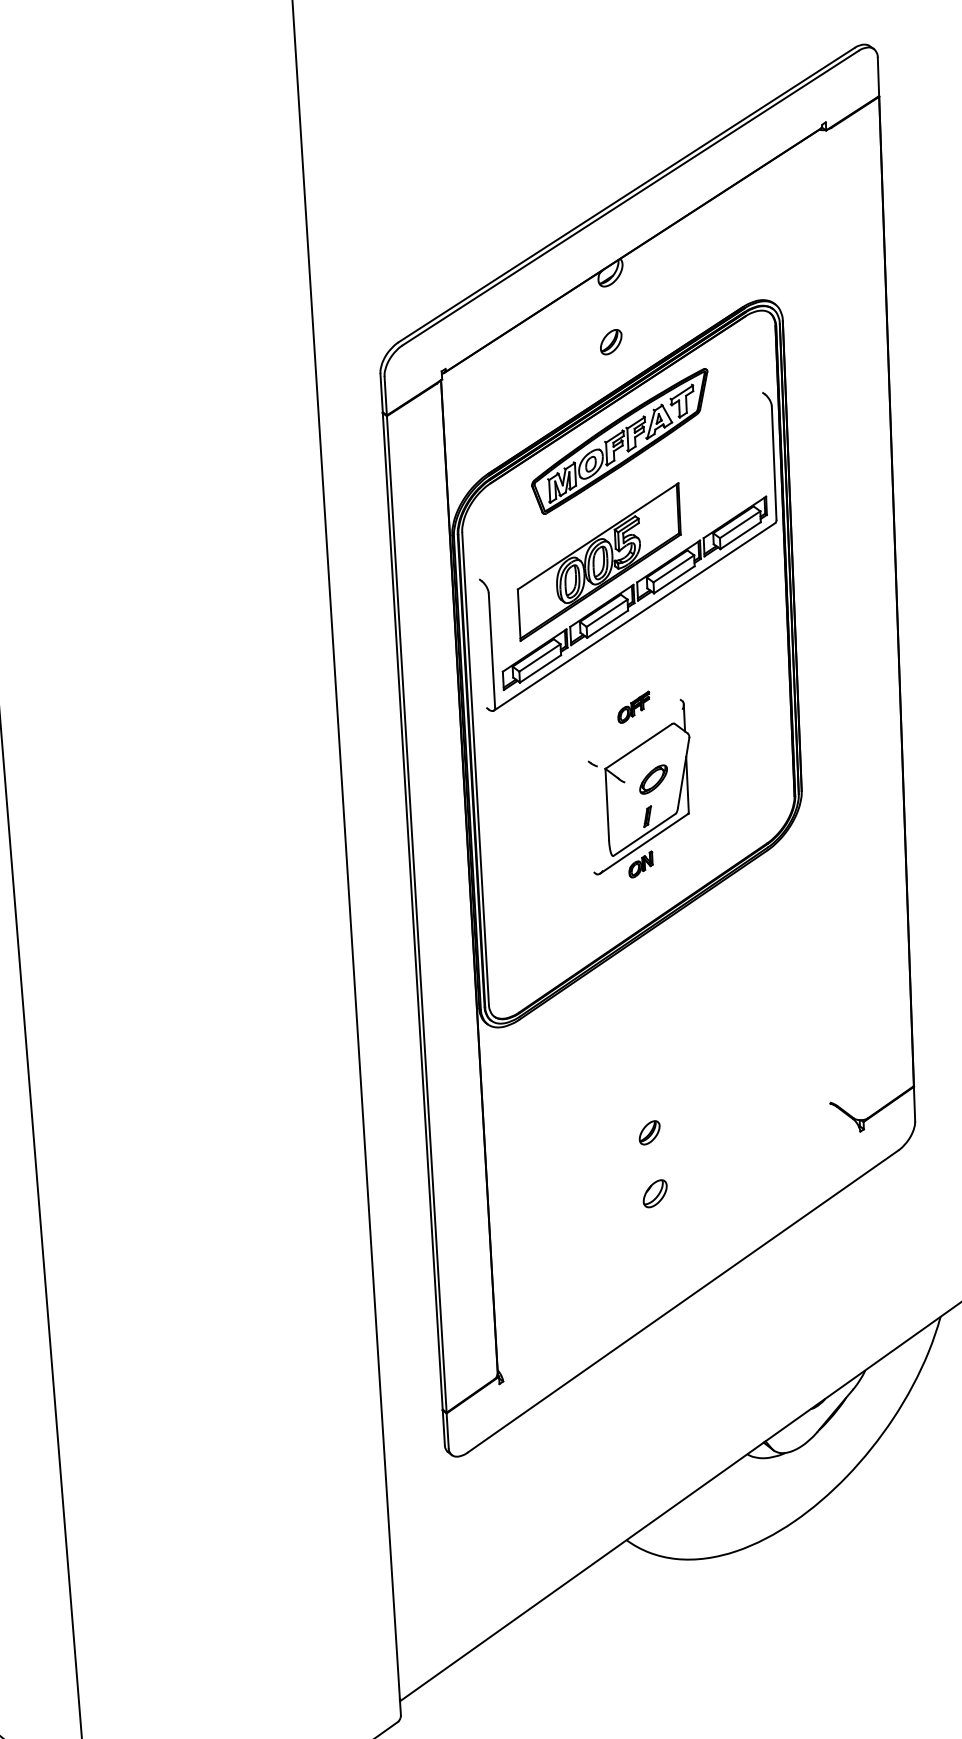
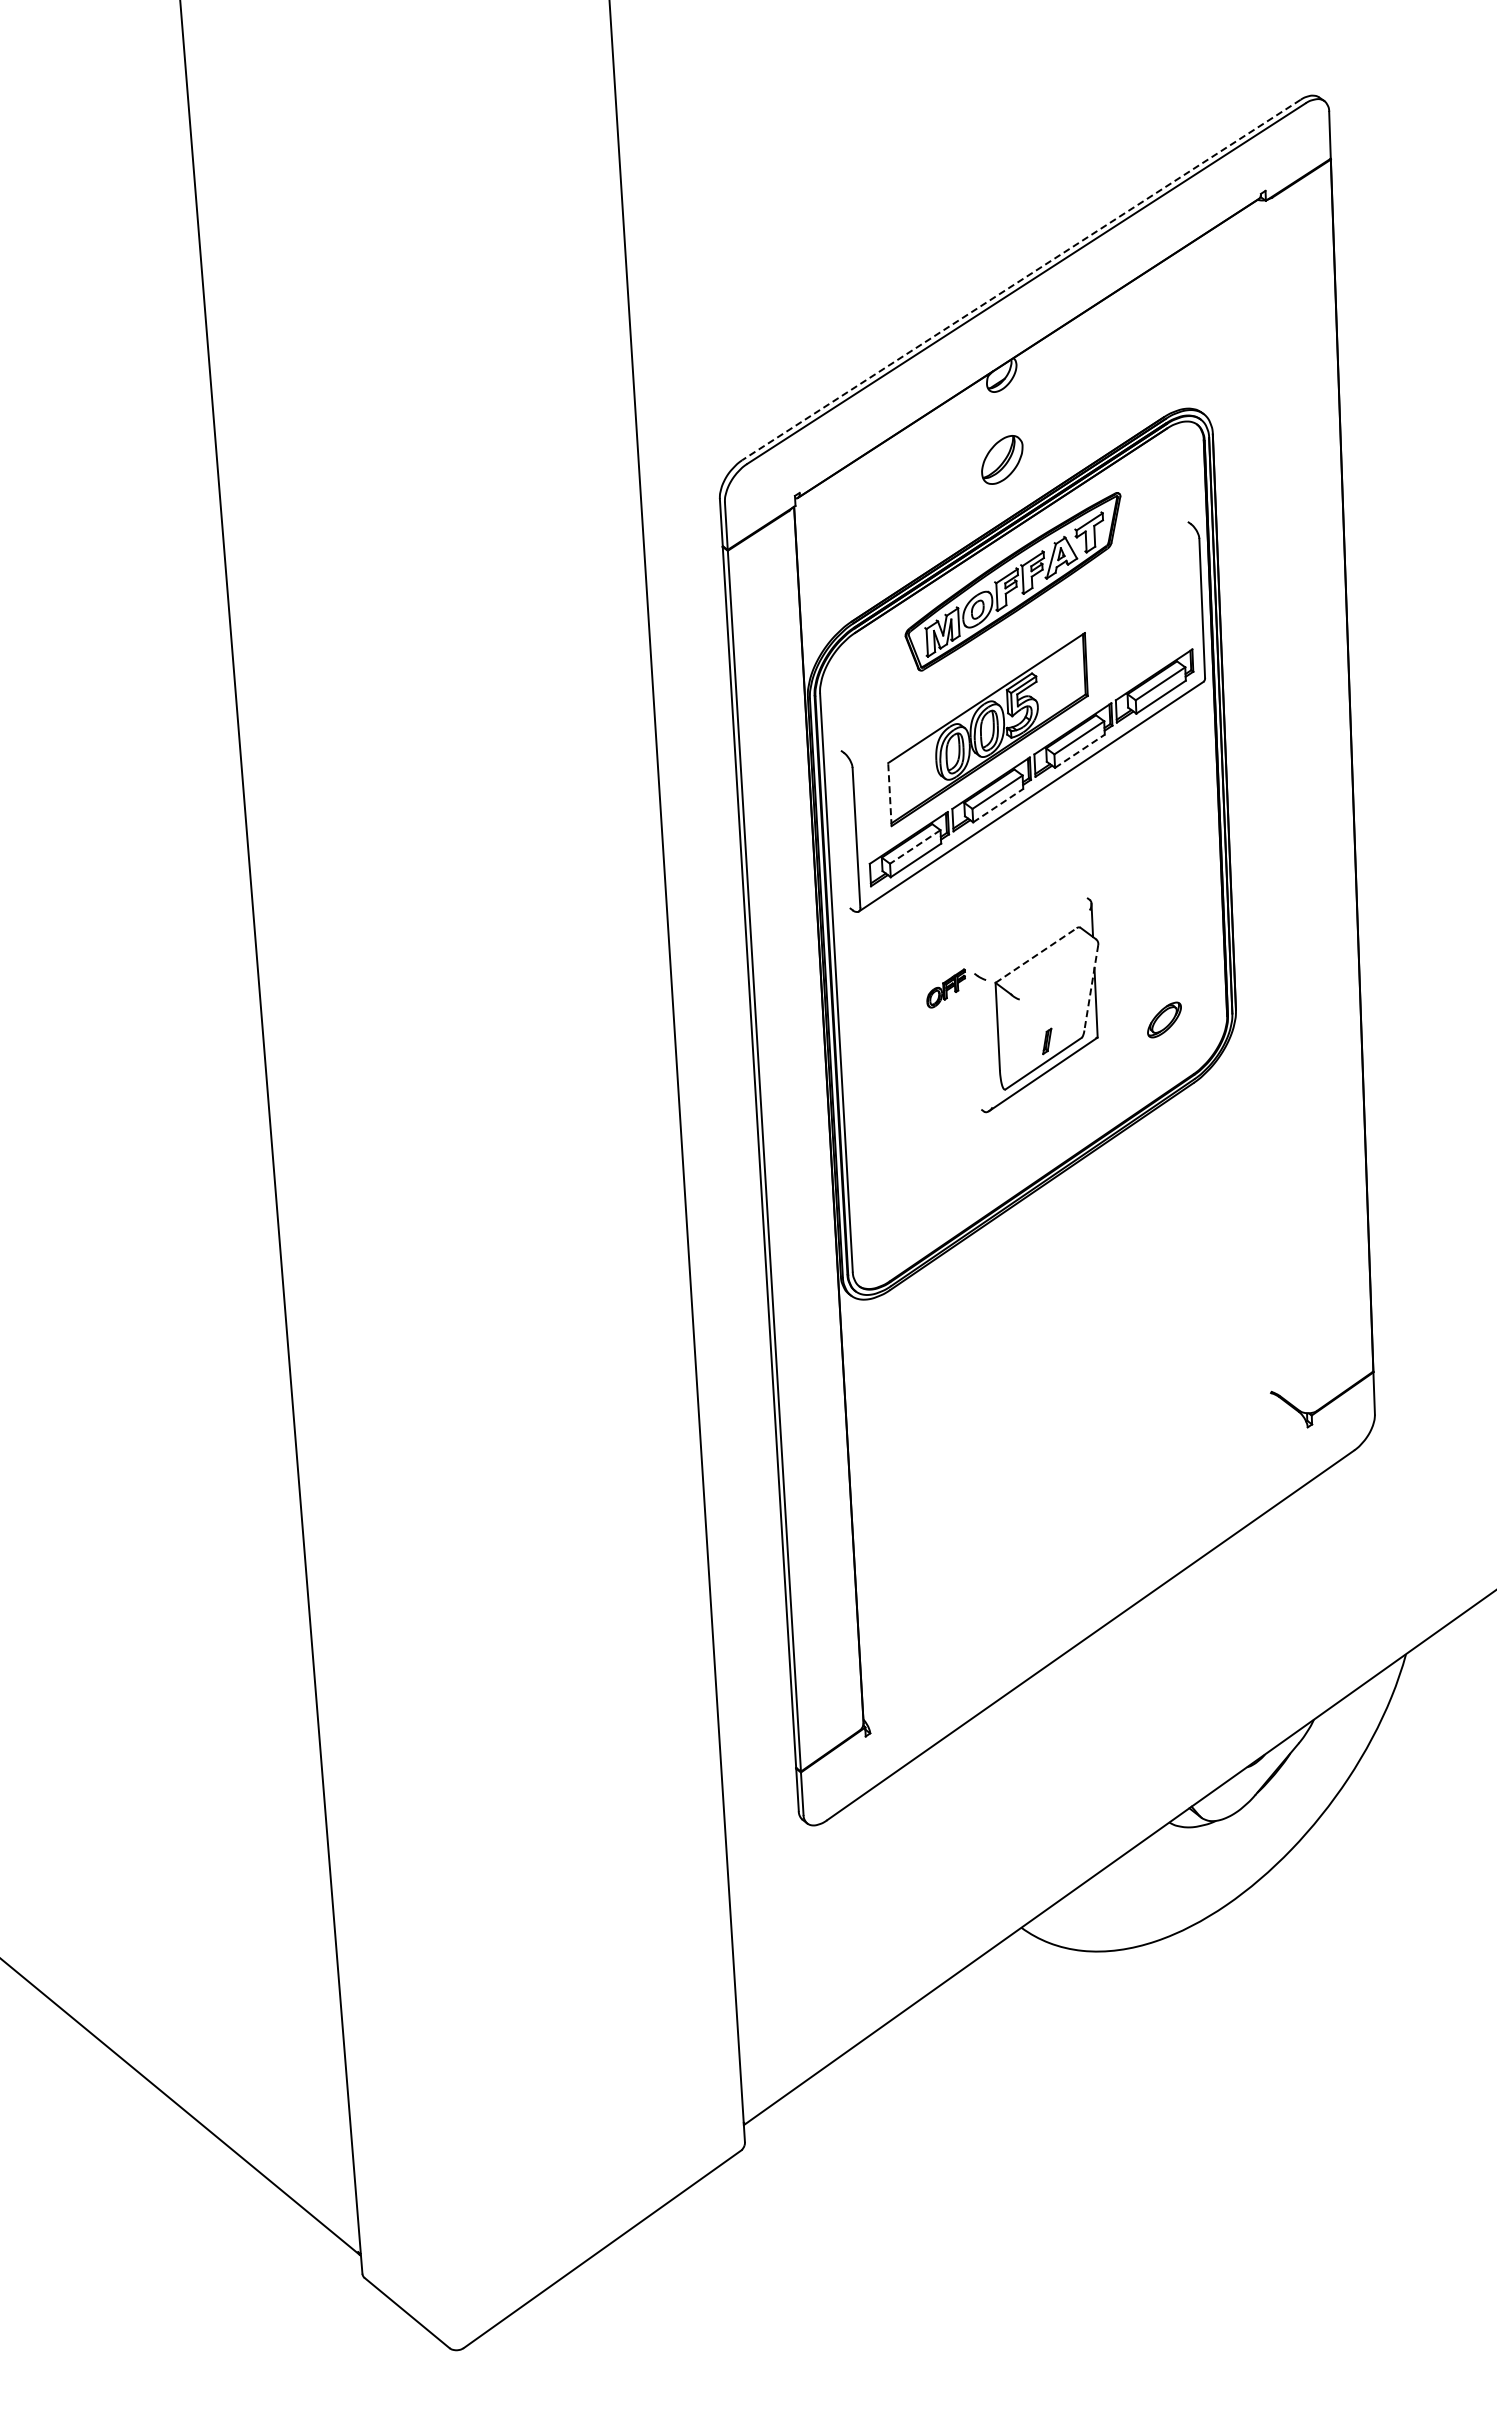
line: (626, 195) -> (1021, 280), solid -> dashed
part: (611, 342) -> (1002, 460), size x1.6
line: (674, 579) -> (1079, 751), solid -> dashed
line: (518, 615) -> (889, 794), solid -> dashed
line: (607, 624) -> (998, 805), solid -> dashed
line: (539, 658) -> (914, 847), solid -> dashed
part: (633, 707) -> (945, 988), moved
line: (638, 746) -> (1036, 955), solid -> dashed
line: (683, 773) -> (1091, 988), solid -> dashed
part: (653, 779) -> (1164, 1019), moved
part: (640, 864) -> (1038, 1099), removed
part: (649, 1132) -> (1049, 1428), removed
part: (655, 1193) -> (1056, 1502), removed

